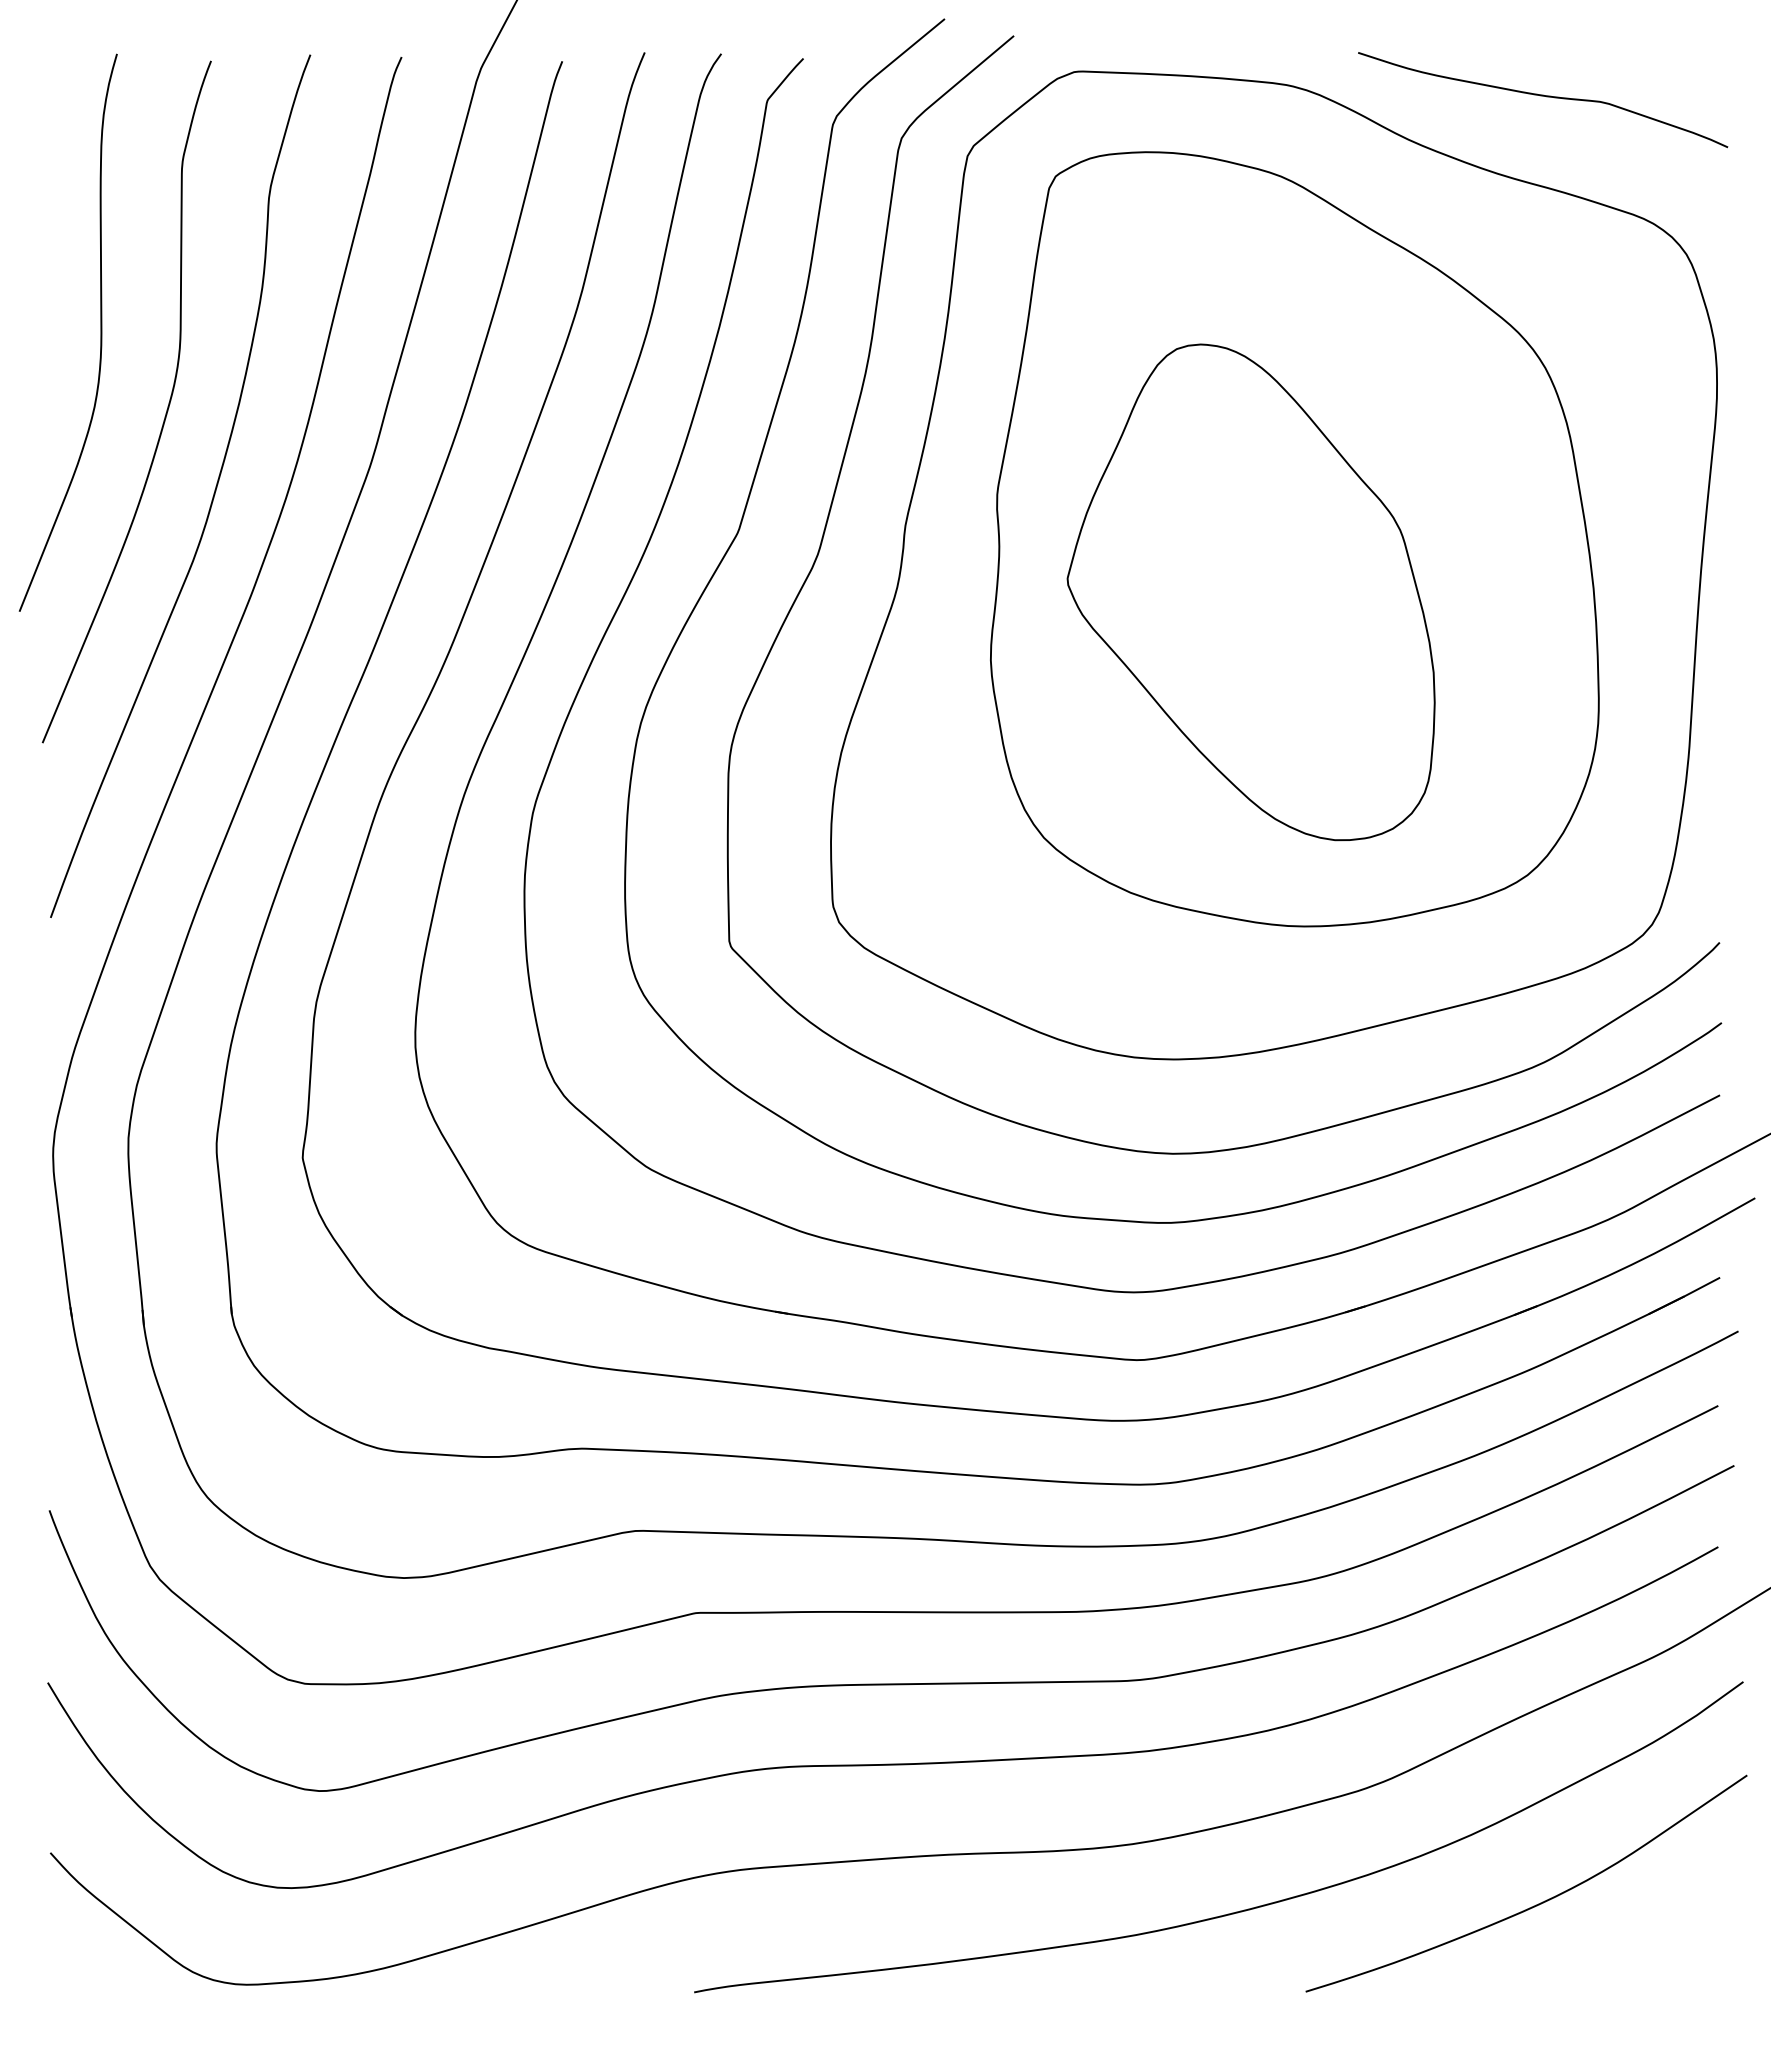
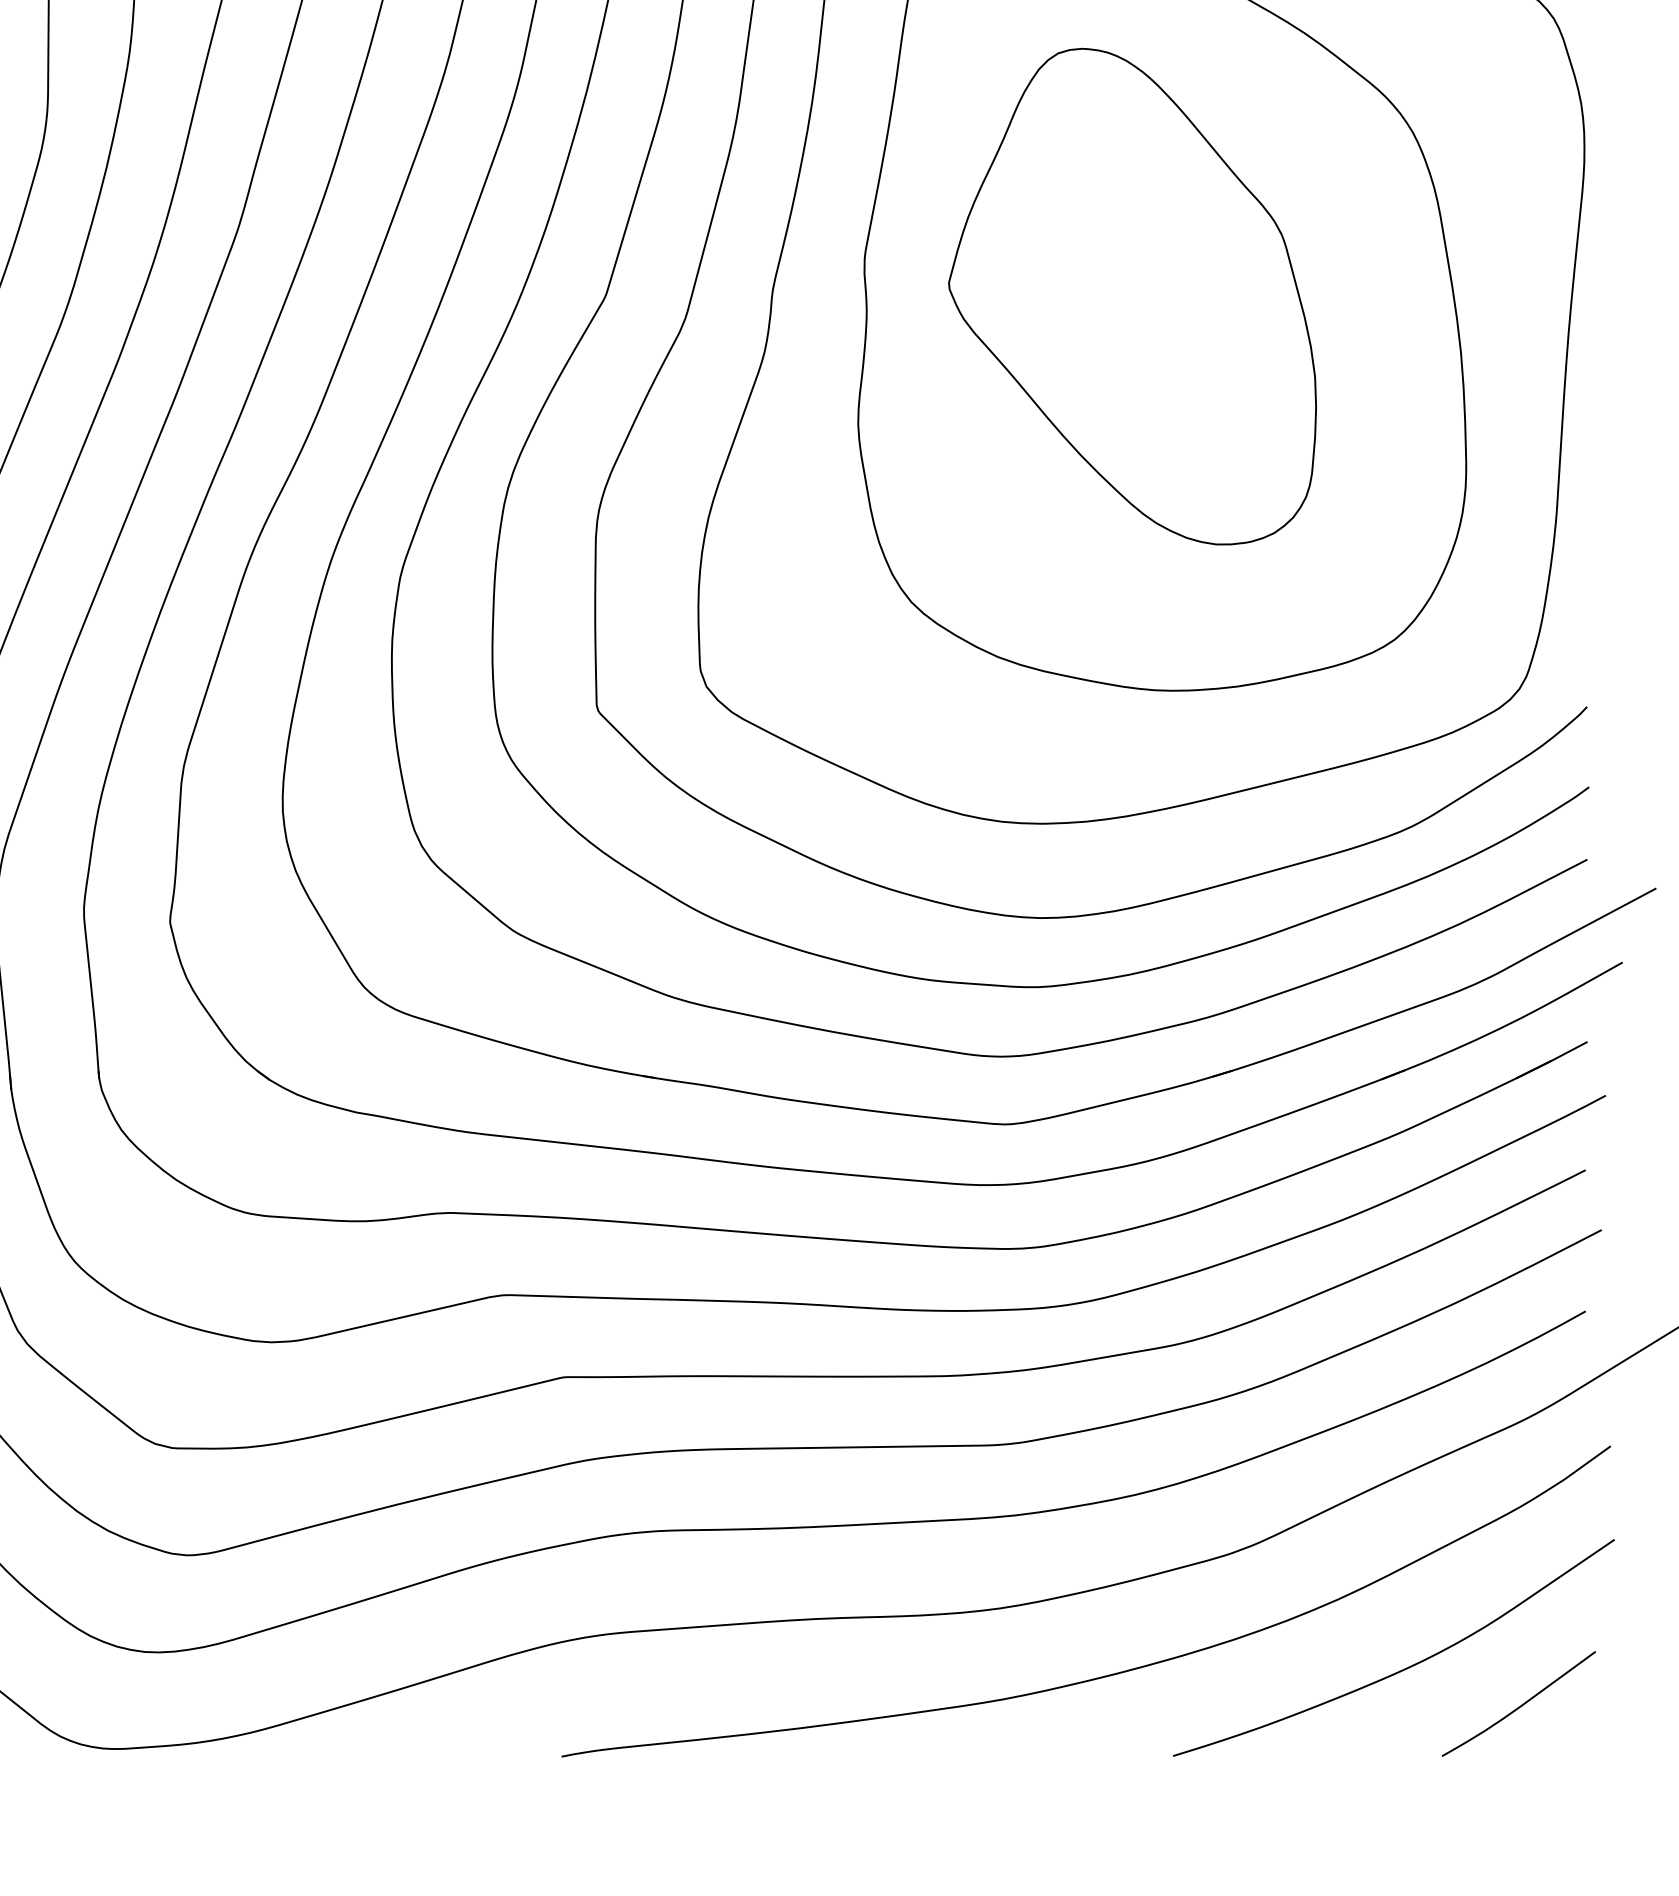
part: (1250, 592) -> (1131, 296), moved
curve: (1653, 1940) -> (1520, 1704), added

